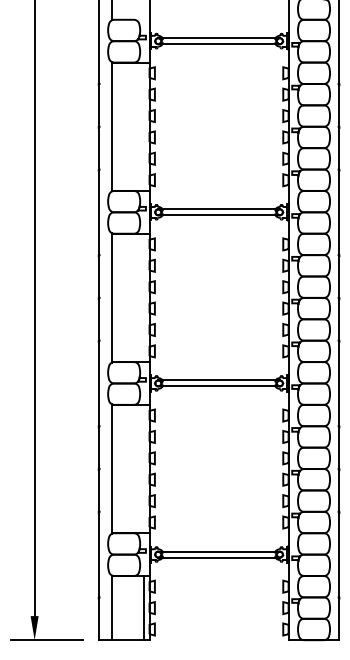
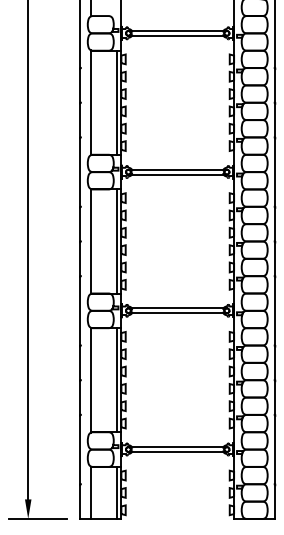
line: (144, 126) -> (117, 102), added
line: (144, 297) -> (117, 241), added
line: (144, 468) -> (117, 379), added

